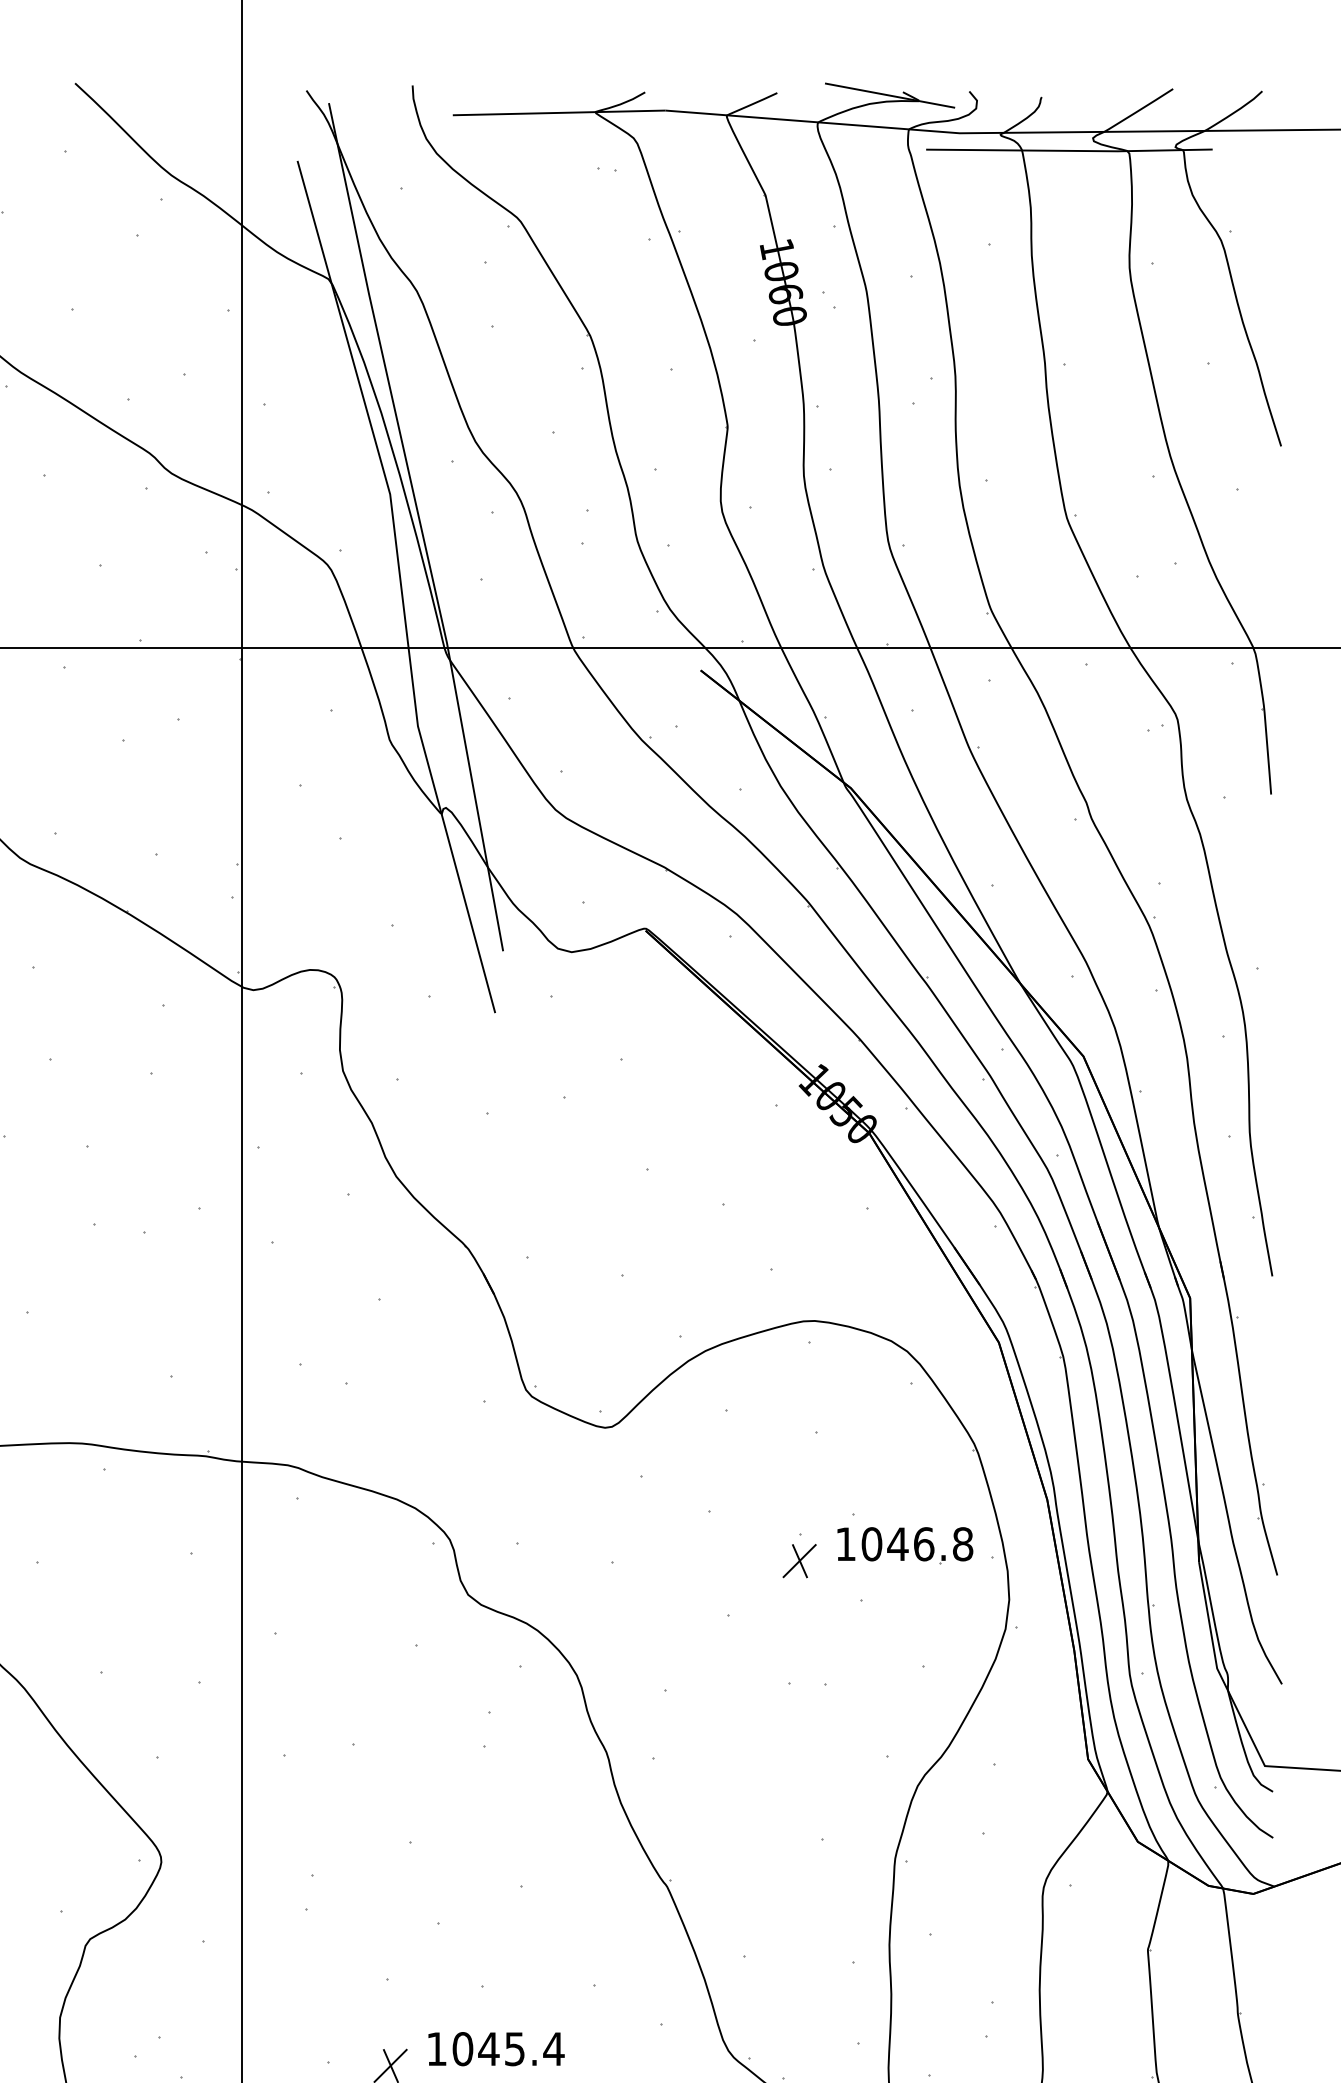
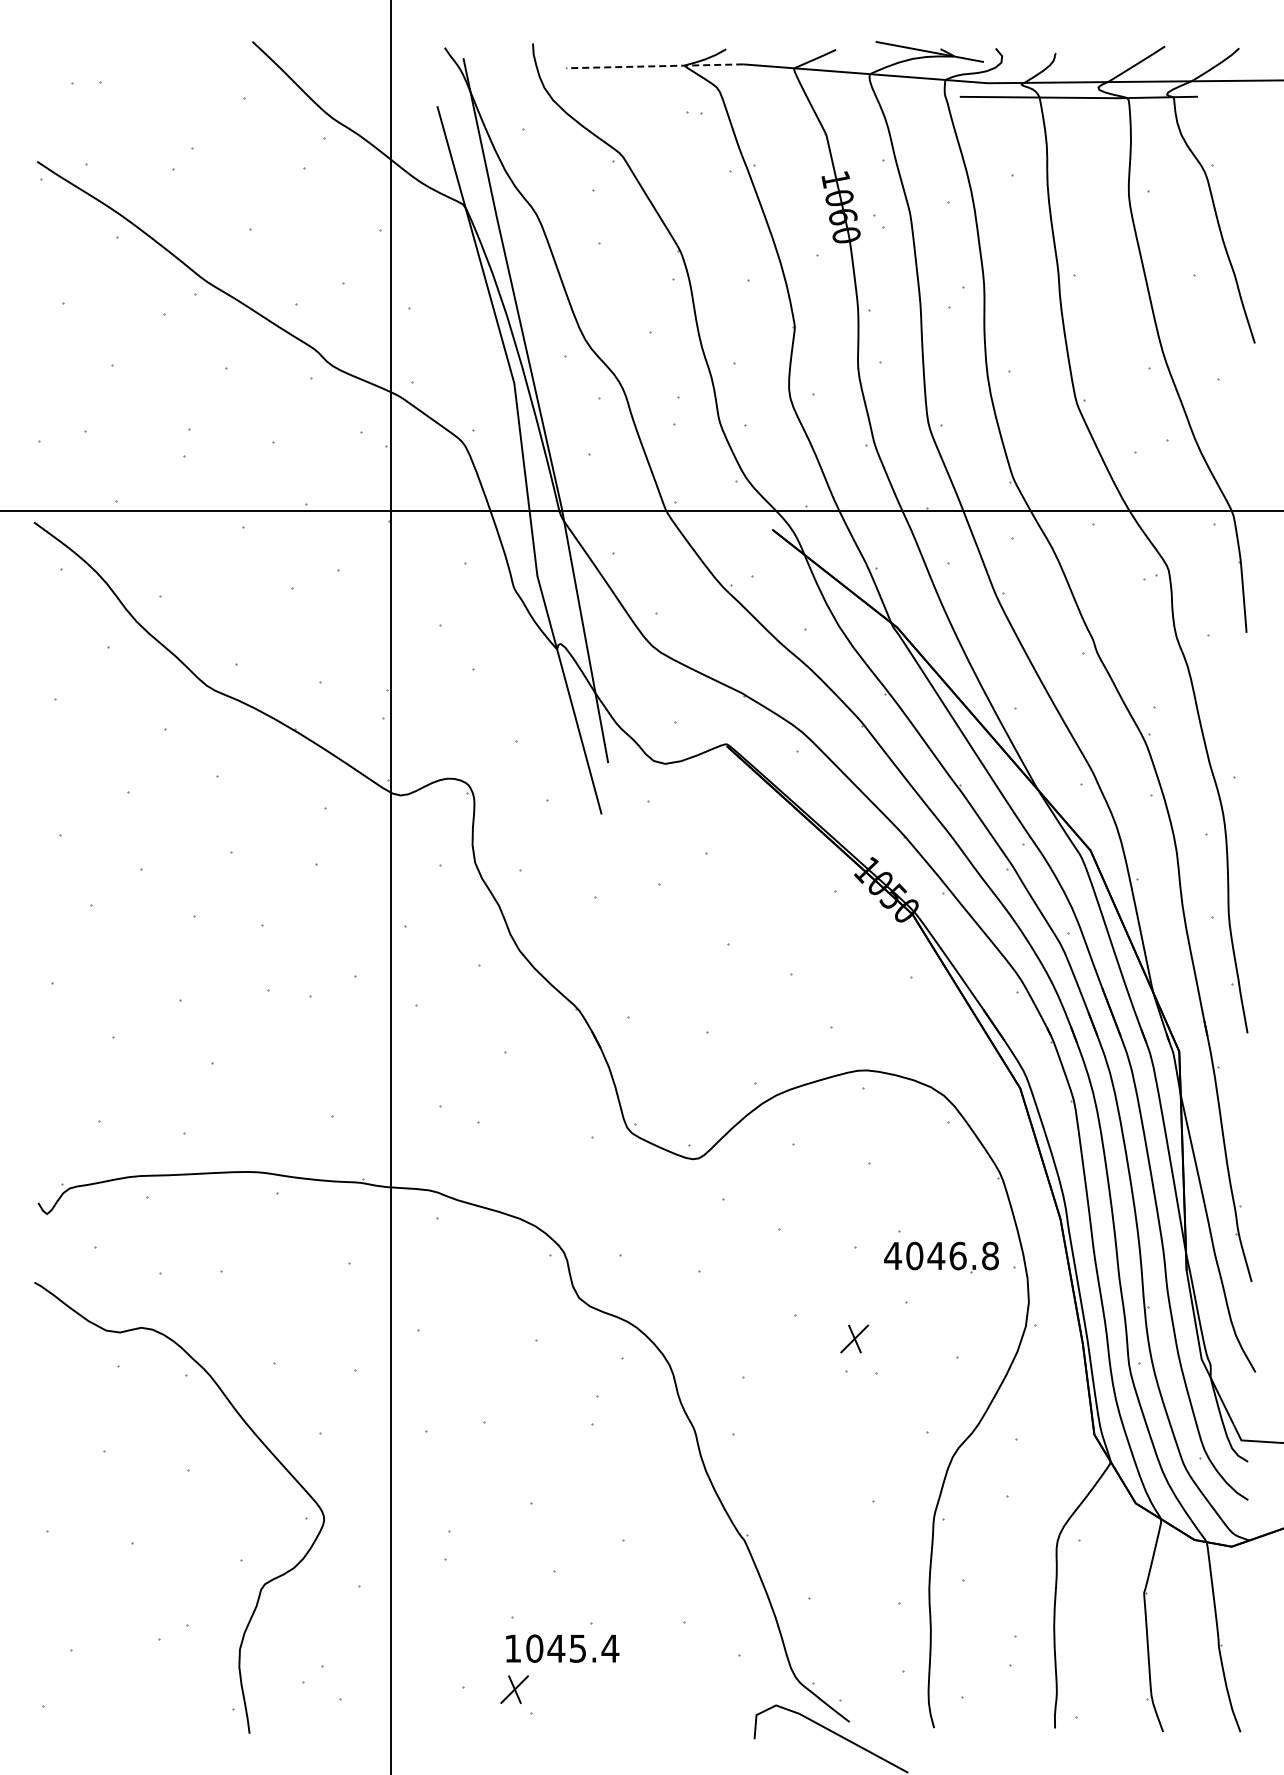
line: (558, 113) -> (654, 66), solid -> dashed
text: (846, 1543) -> (893, 1255), 1046.8 -> 4046.8
part: (799, 1560) -> (854, 1338), moved
text: (496, 2048) -> (562, 1648), moved

